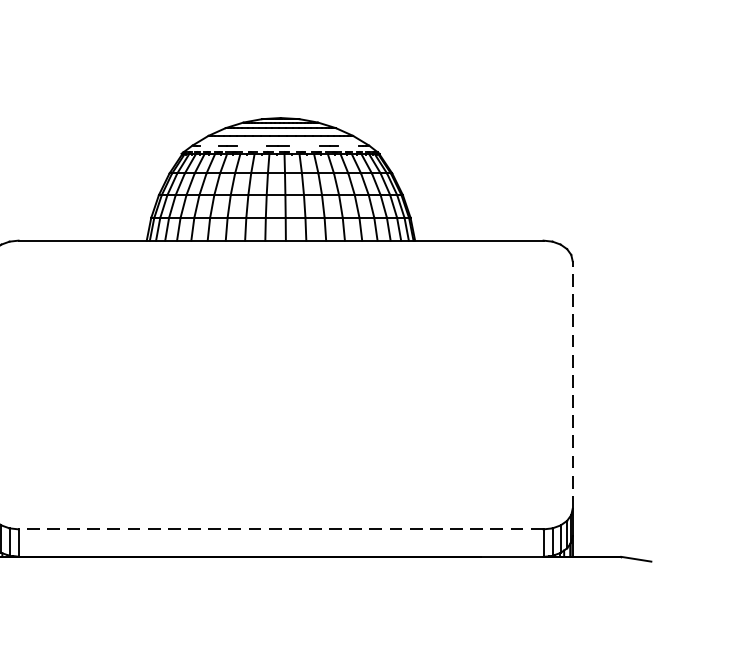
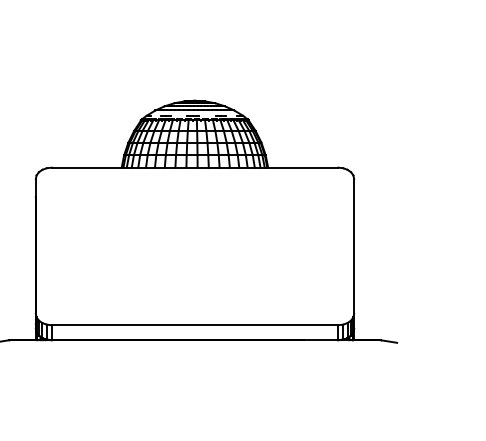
line: (573, 385) -> (354, 246), dashed -> solid
line: (280, 529) -> (194, 325), dashed -> solid

